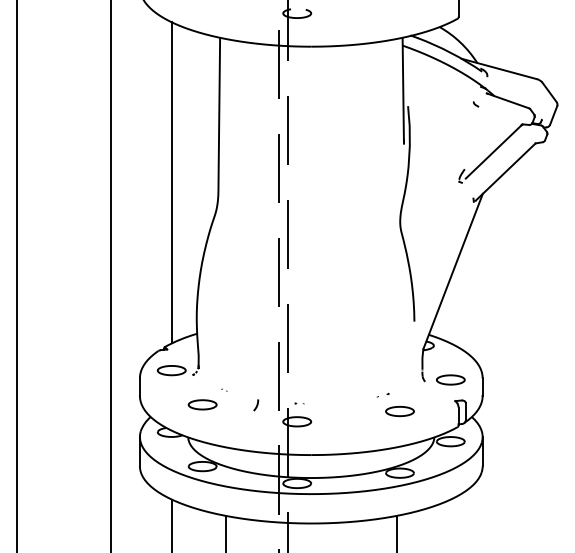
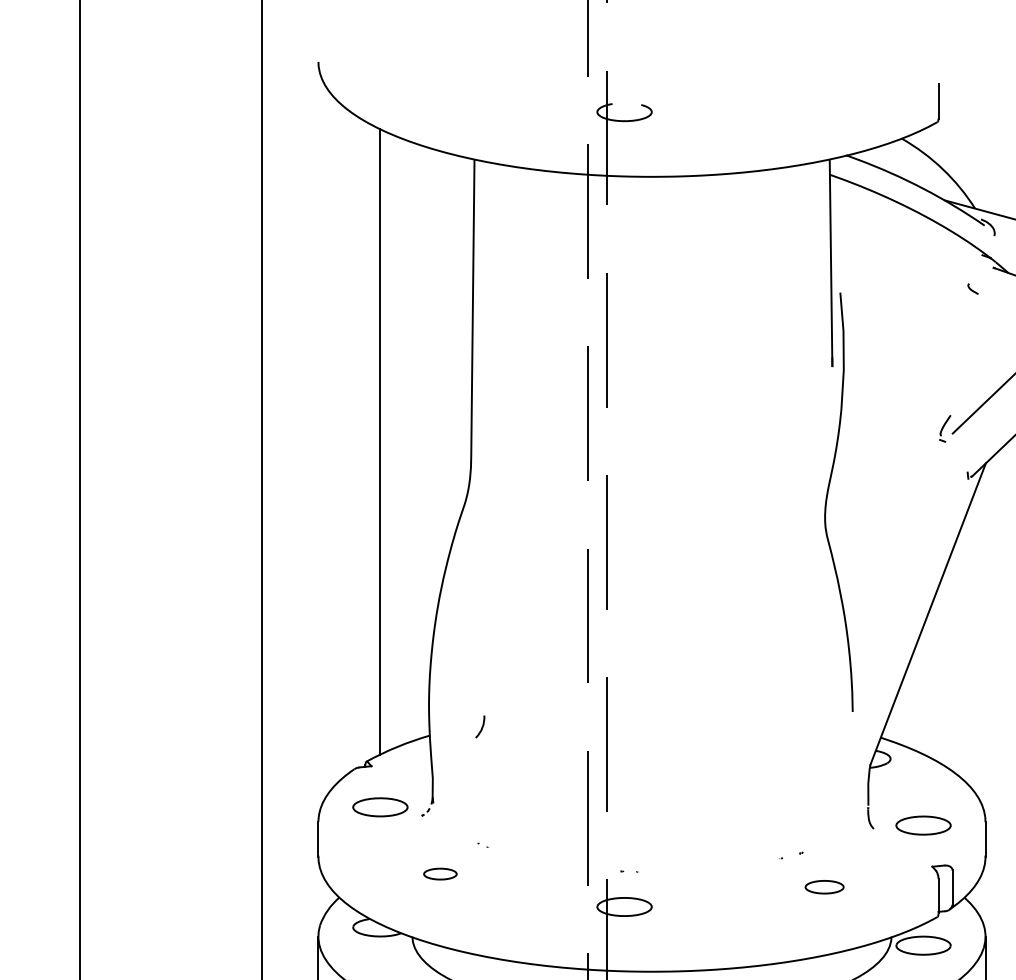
part: (202, 404) -> (440, 873), size x0.6
arc: (256, 405) -> (481, 727), moved
part: (399, 411) -> (823, 886), size x0.7

